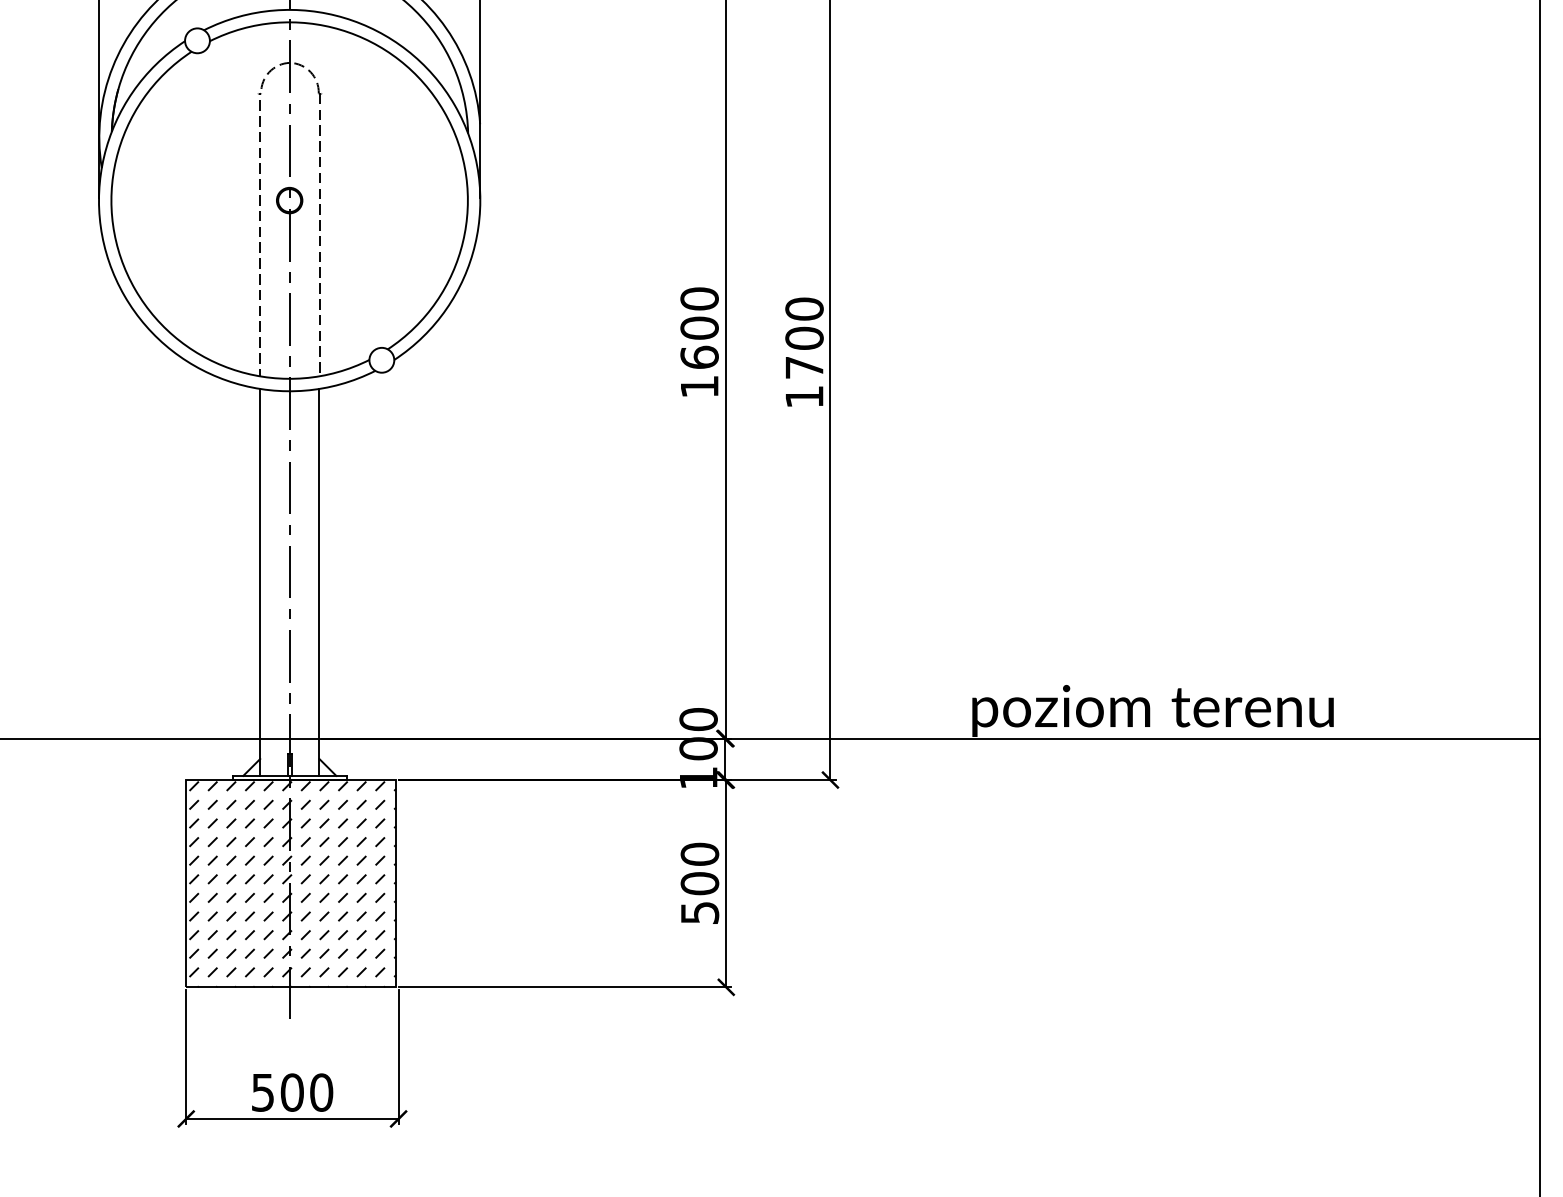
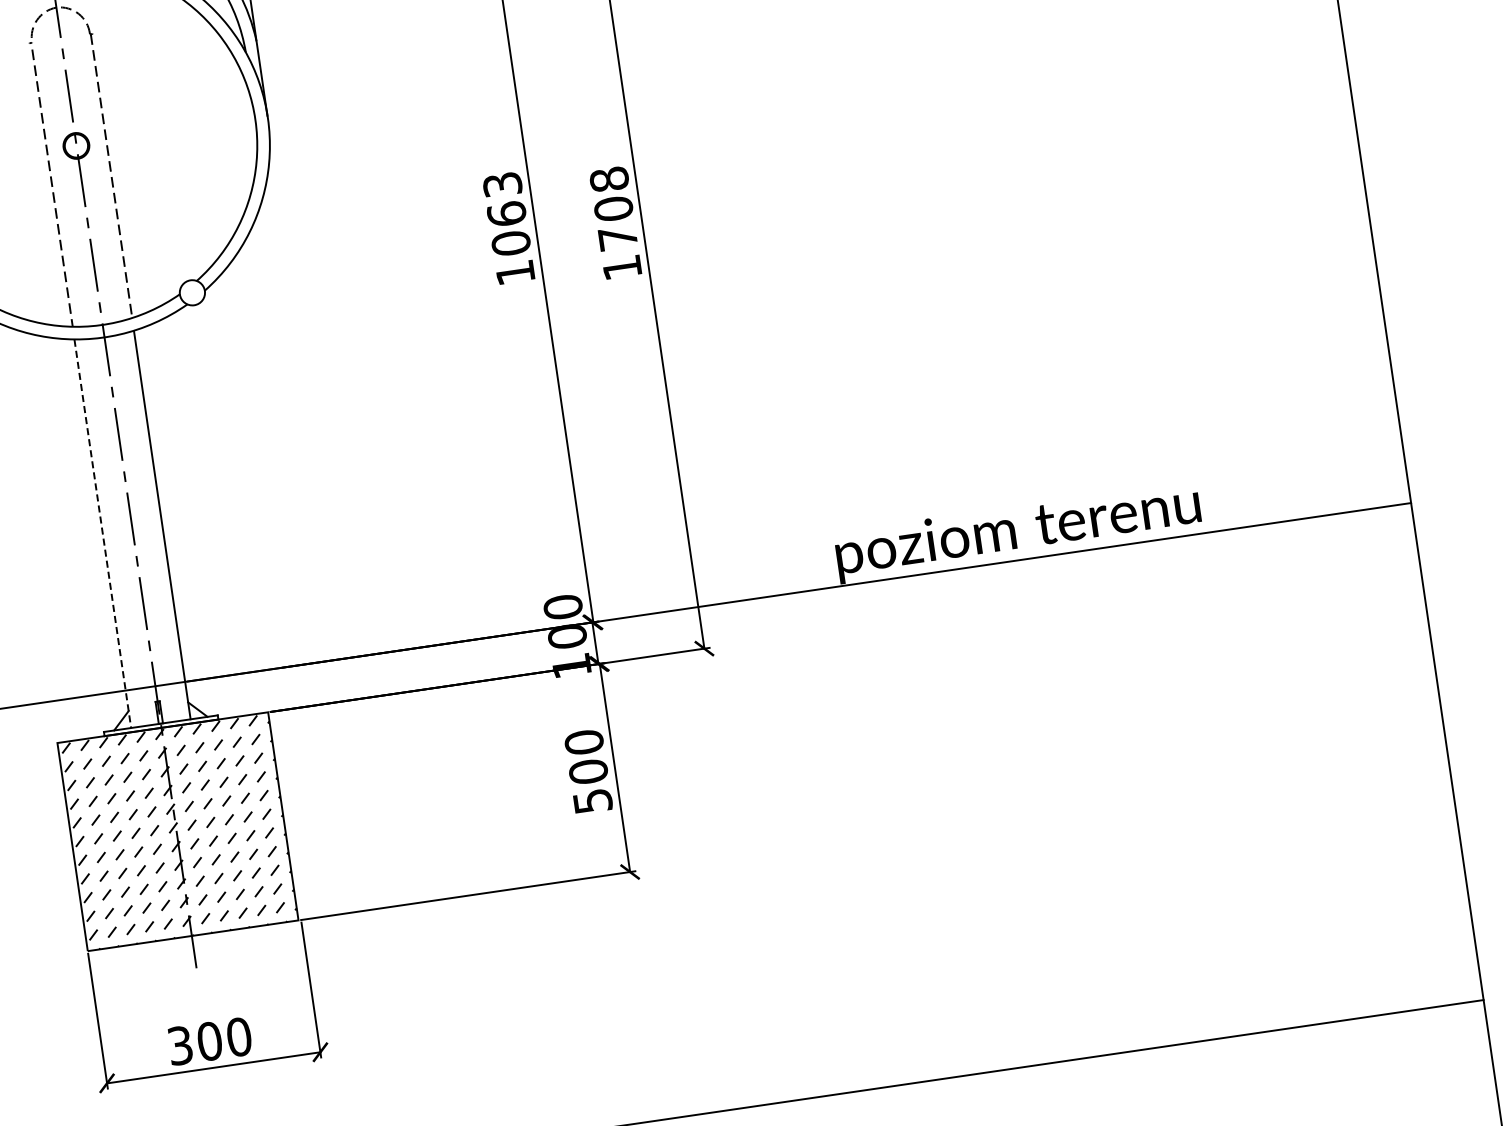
text: (804, 308) -> (609, 178), 1700 -> 1708
text: (699, 327) -> (506, 213), 1600 -> 1063
line: (260, 583) -> (103, 534), solid -> dashed
text: (263, 1092) -> (180, 1045), 500 -> 300

